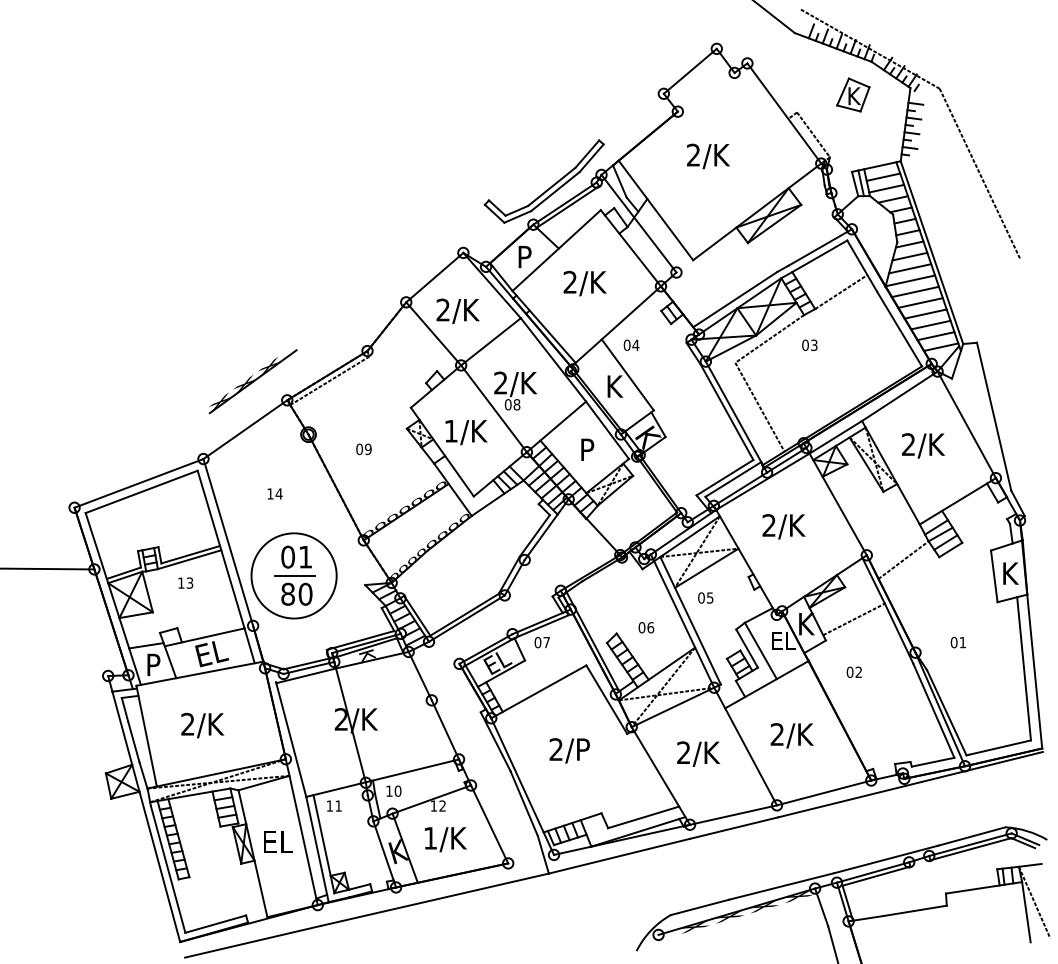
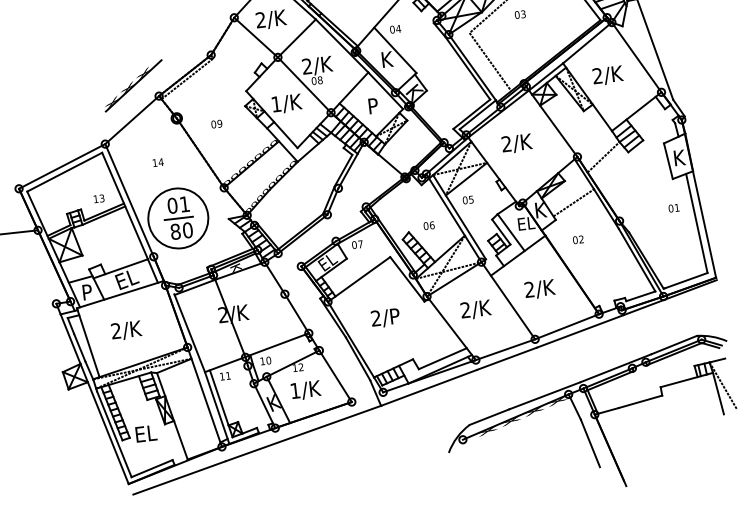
text: (185, 582) -> (98, 198), moved
text: (957, 642) -> (673, 208), moved
text: (278, 841) -> (146, 433), moved

